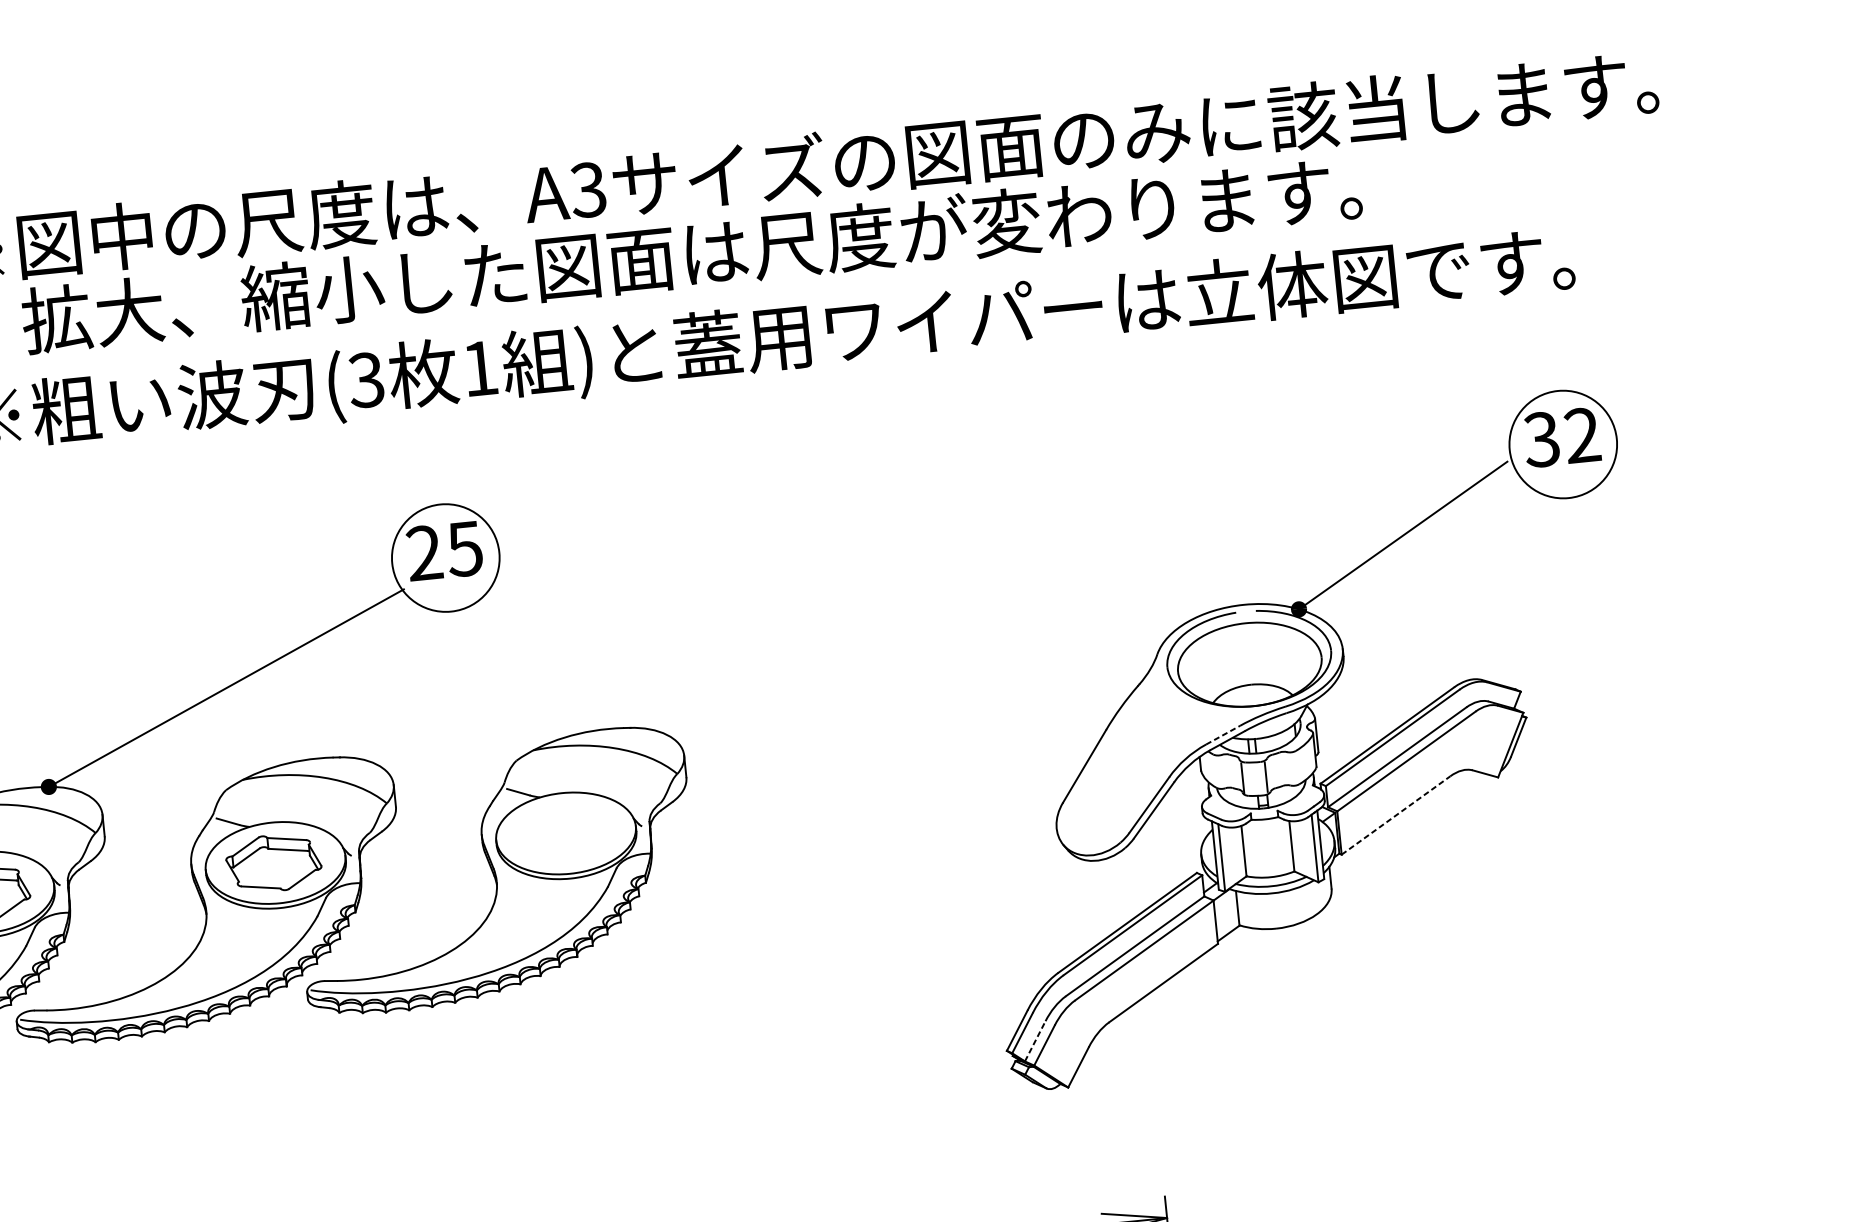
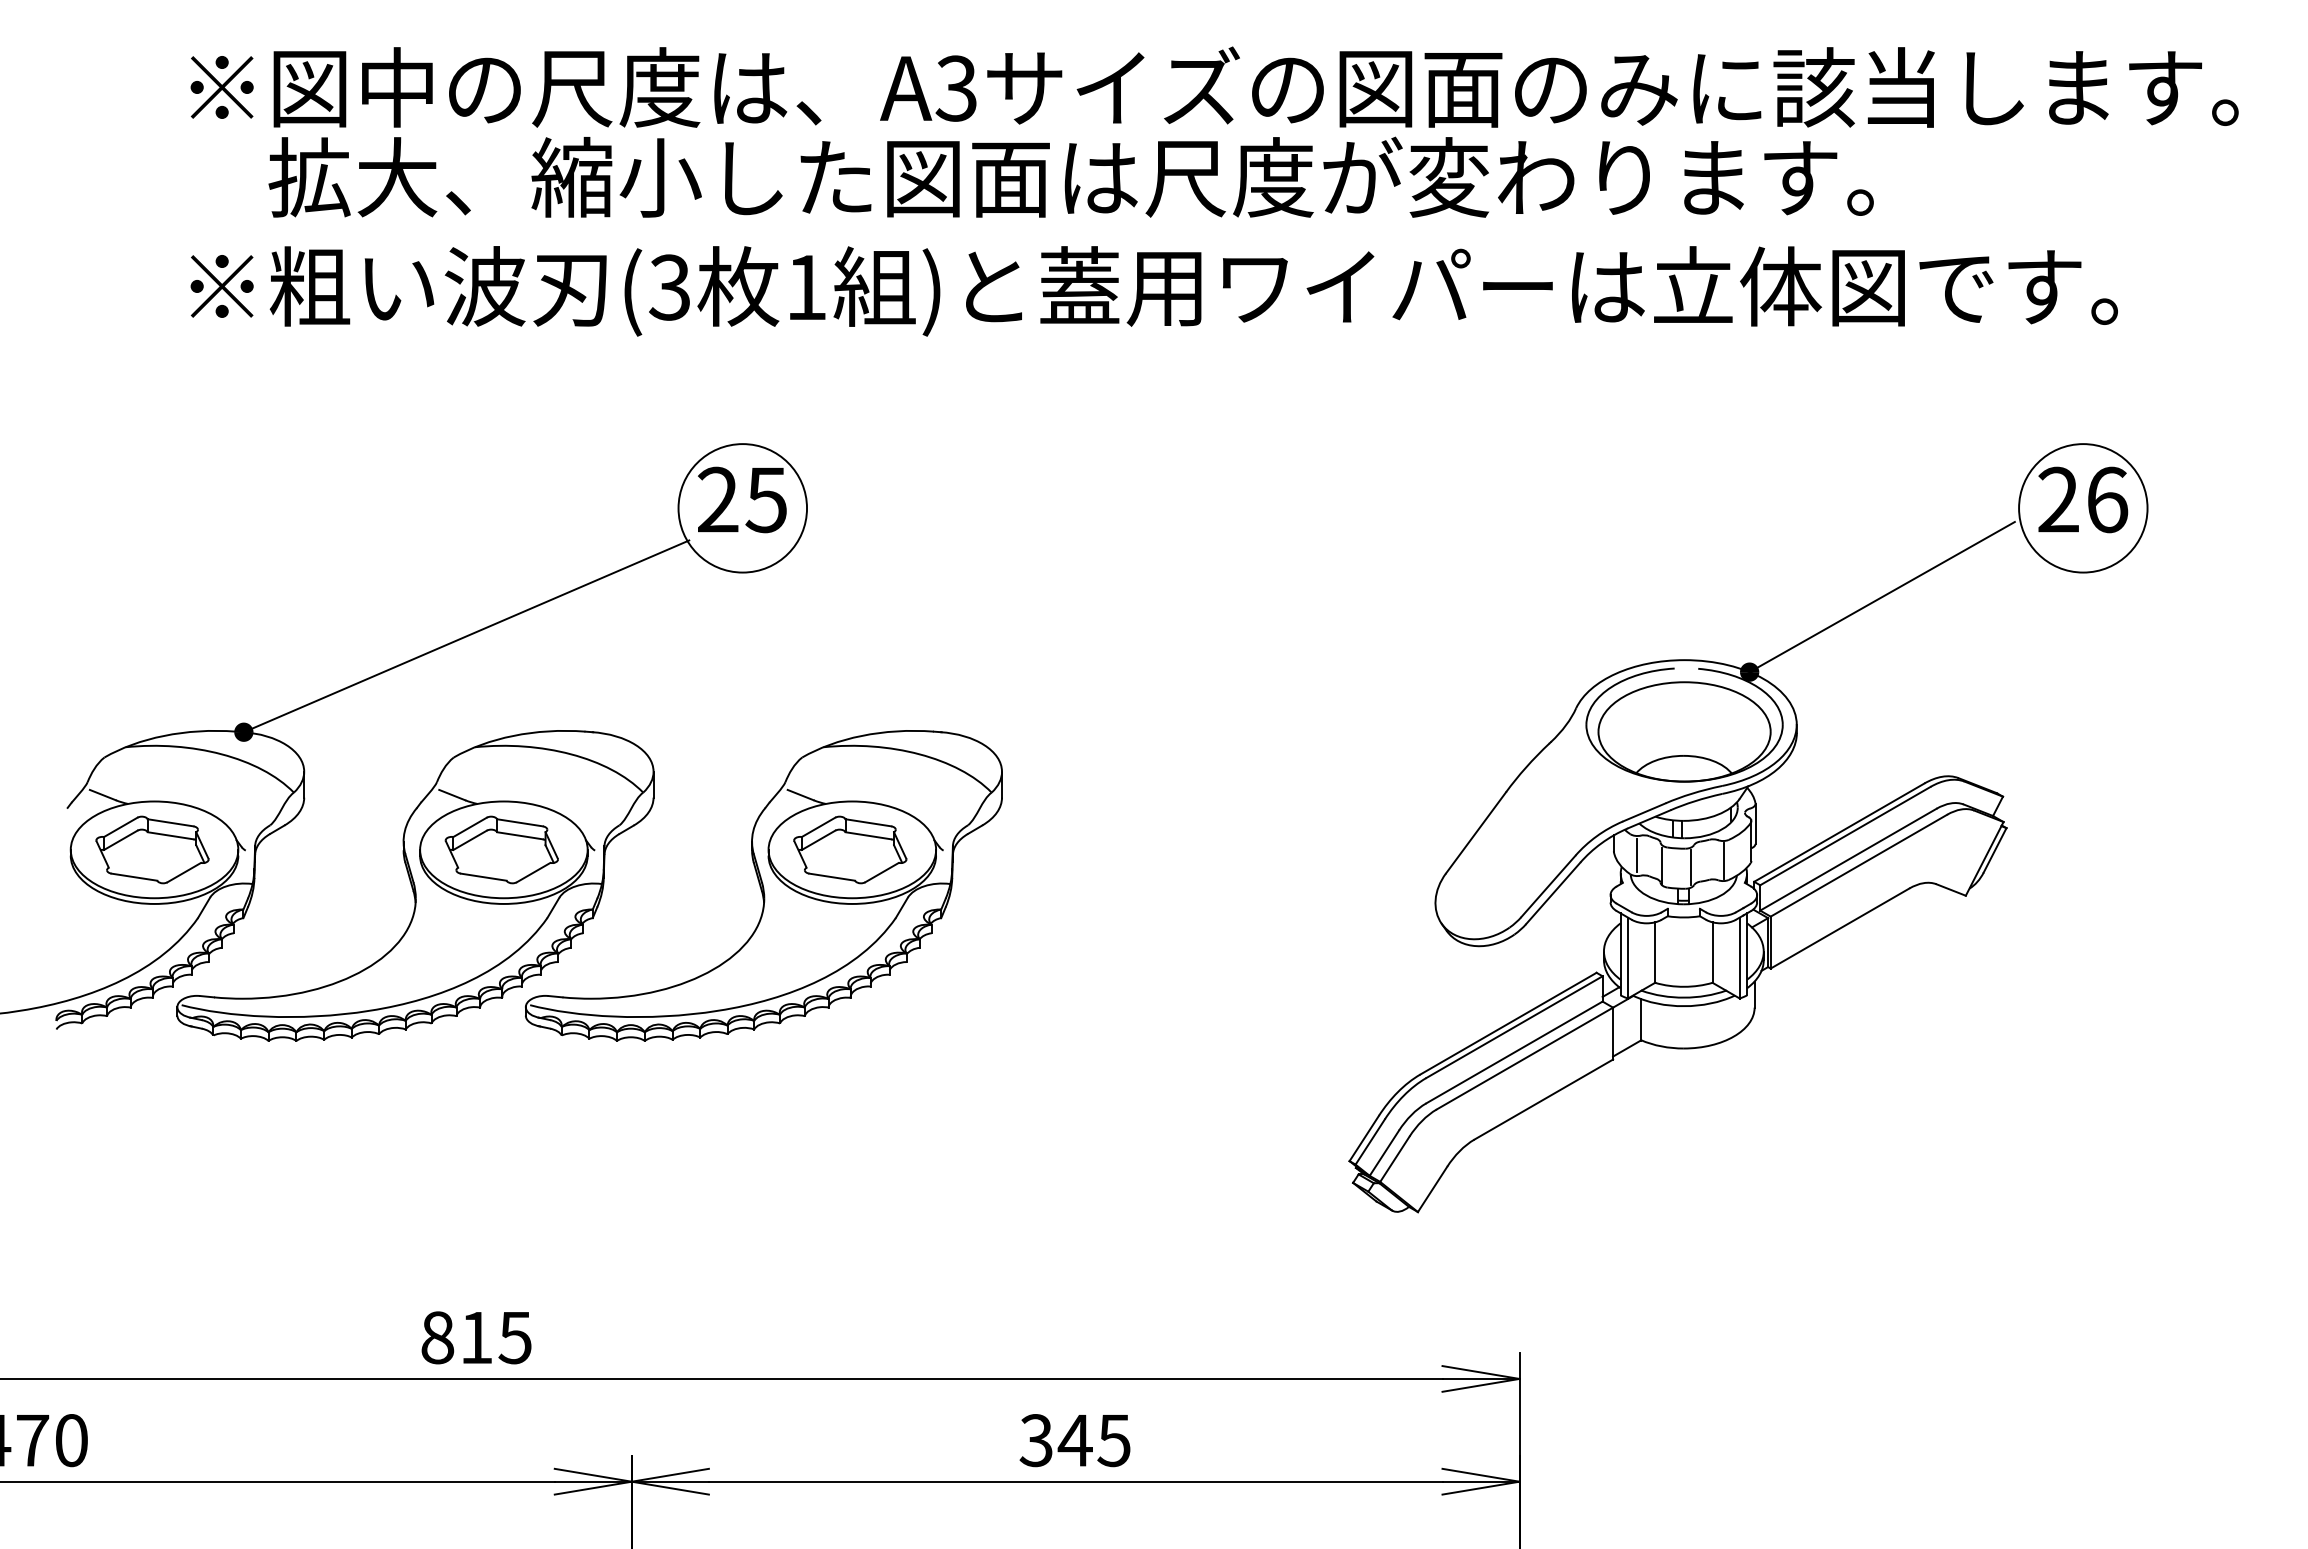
text: (1561, 437) -> (2082, 499), 32 -> 26
line: (1223, 735) -> (1644, 812), dashed -> solid
line: (1294, 768) -> (1724, 860), added
line: (1220, 771) -> (1636, 855), added
line: (1396, 815) -> (1840, 928), dashed -> solid
part: (564, 833) -> (850, 849), added
line: (1035, 1041) -> (1384, 1153), dashed -> solid

